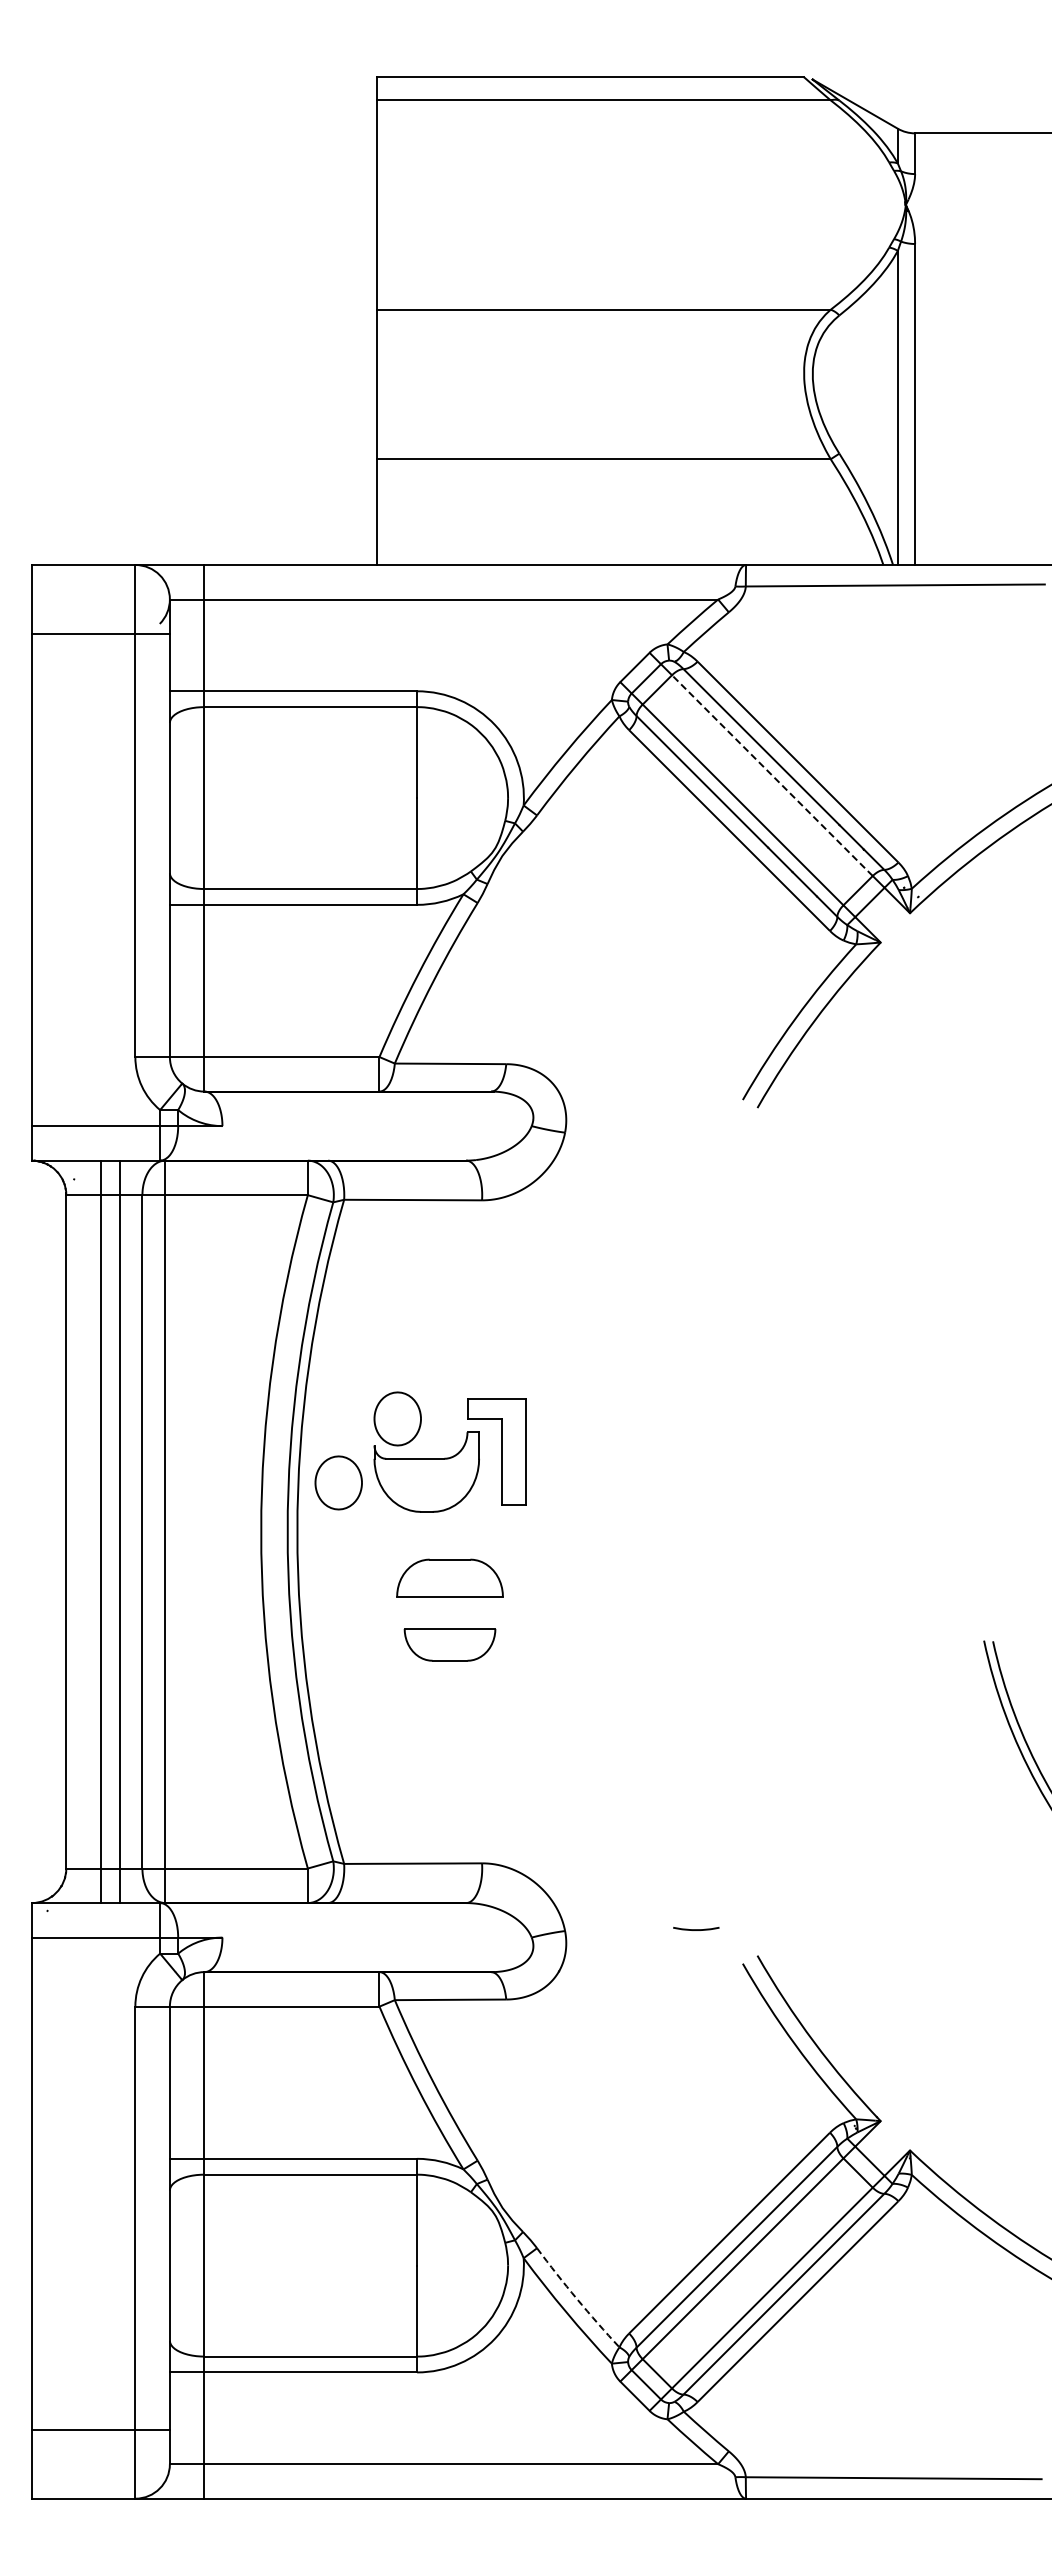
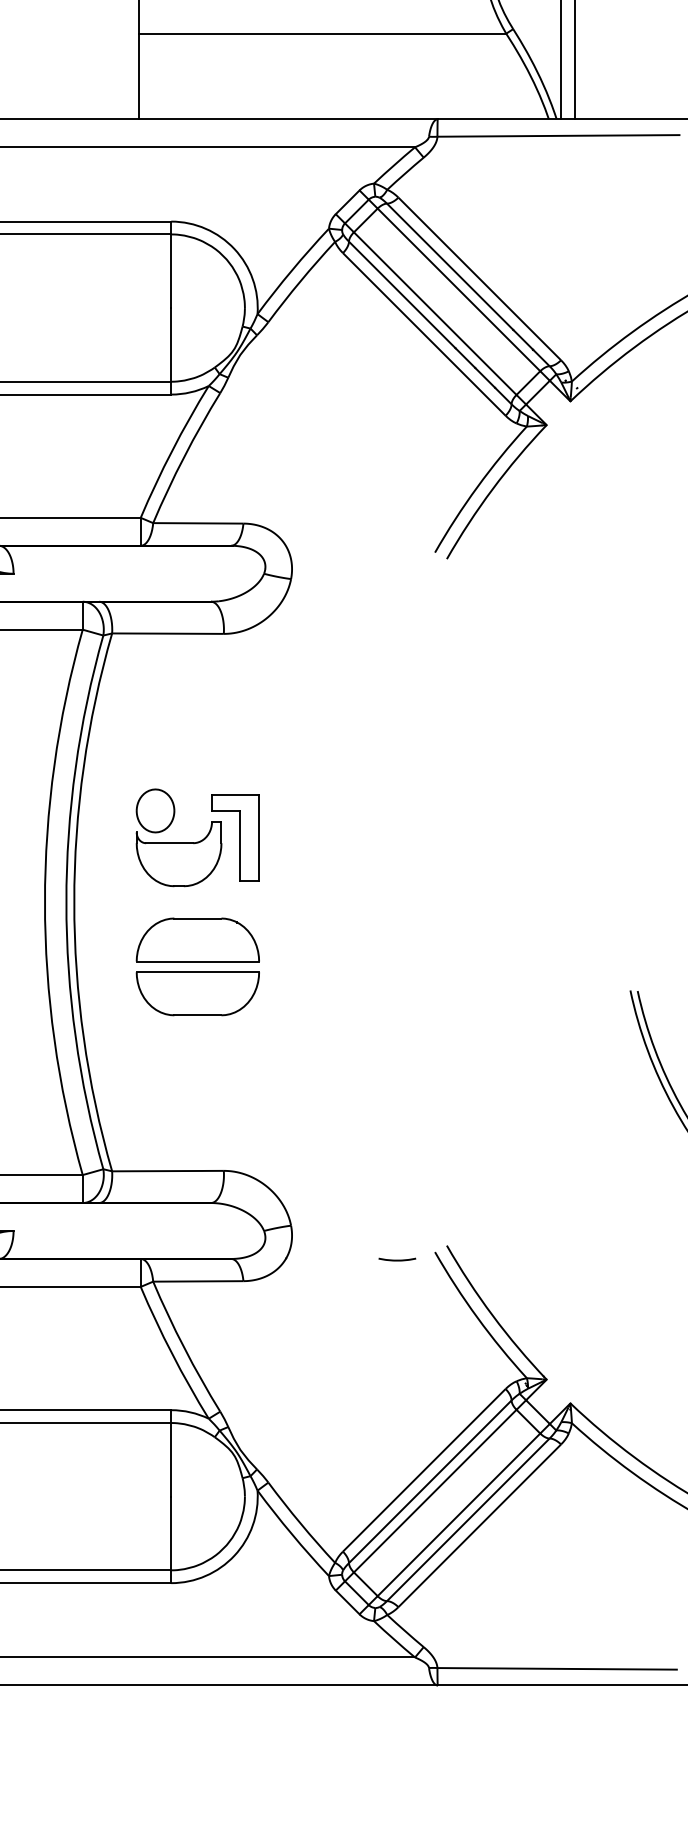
line: (772, 775) -> (459, 289), dashed -> solid
part: (338, 1482) -> (107, 862), removed
part: (449, 1577) -> (197, 939), size x1.43
part: (449, 1644) -> (197, 993), size x1.67
line: (696, 1929) -> (397, 1260), moved
arc: (576, 2298) -> (300, 1523), dashed -> solid

